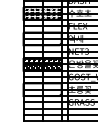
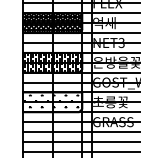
hatch: (42, 38) -> (52, 22), added
hatch: (41, 88) -> (50, 100), added

